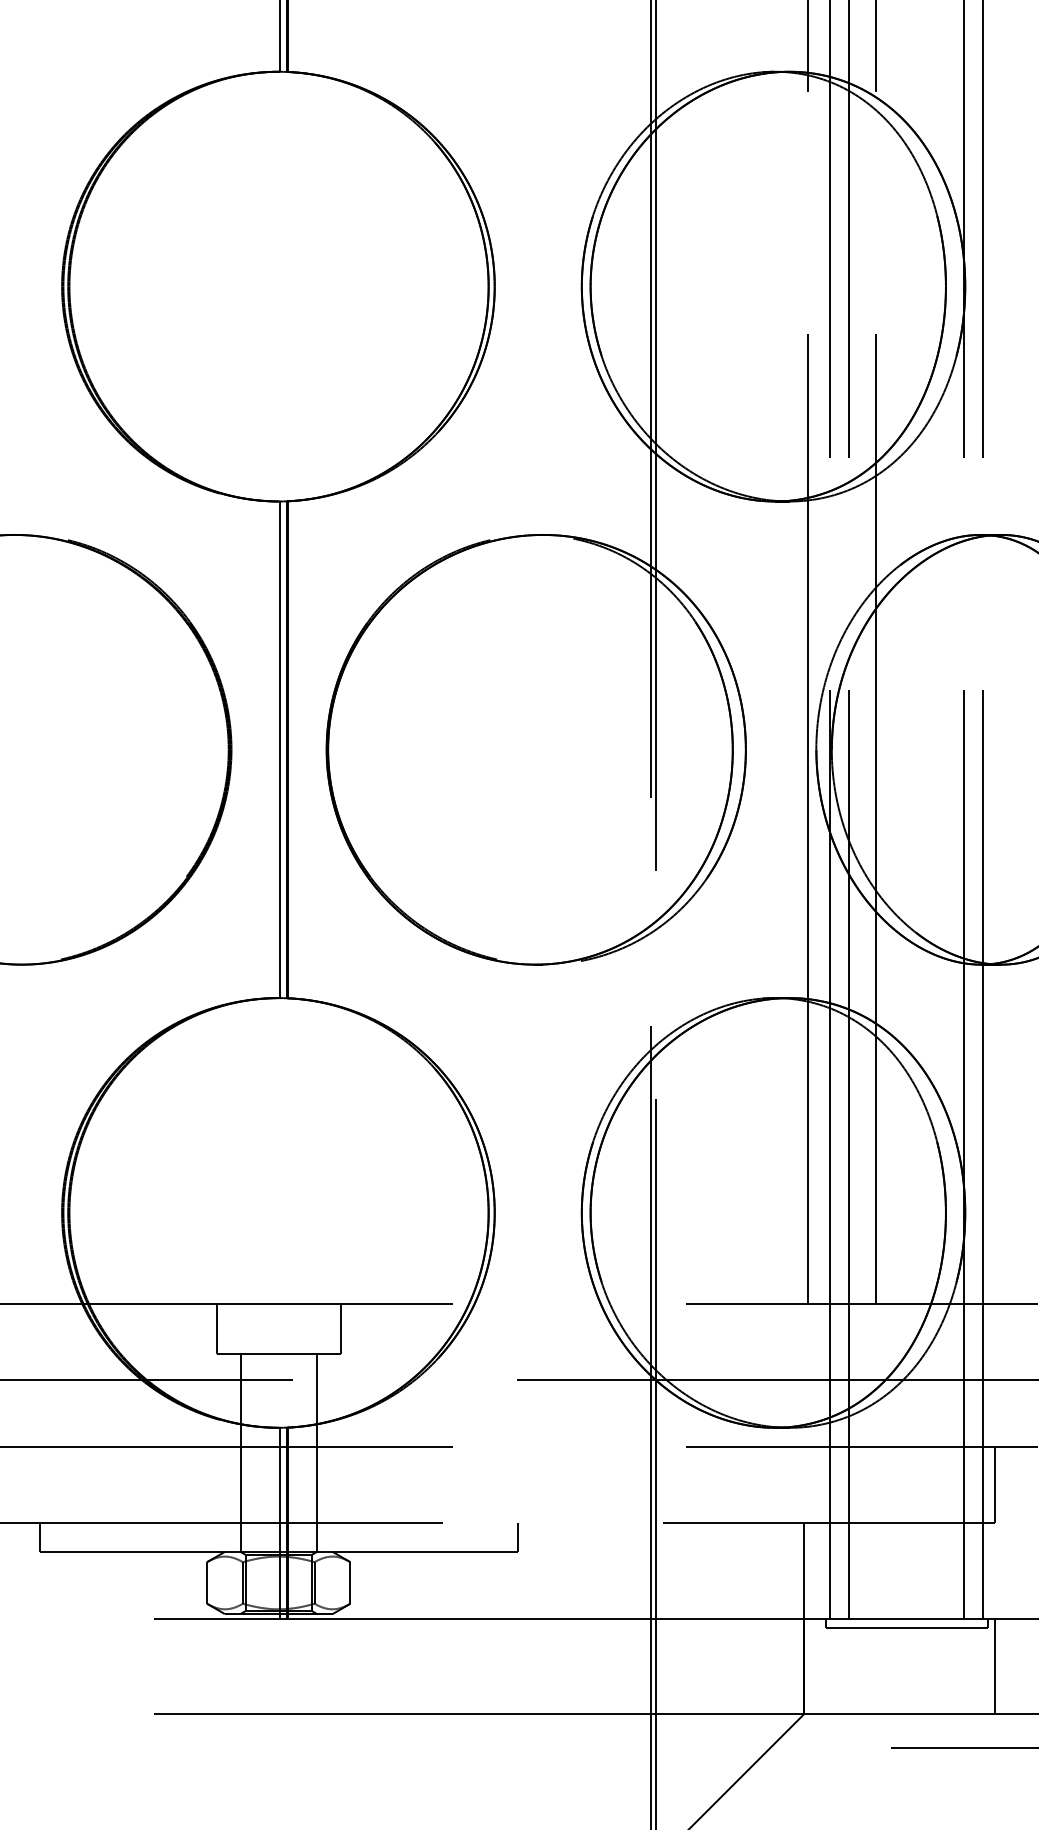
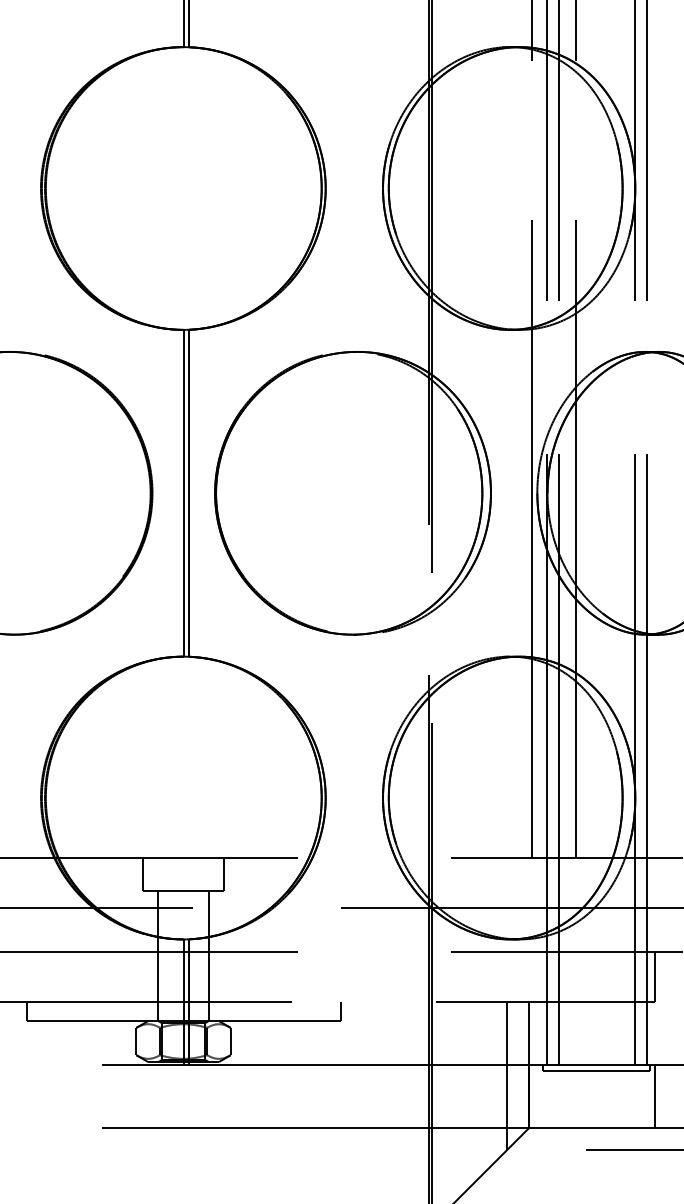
line: (771, 1634) -> (507, 1075), added

